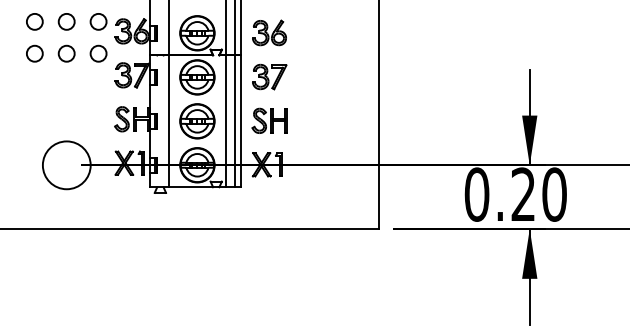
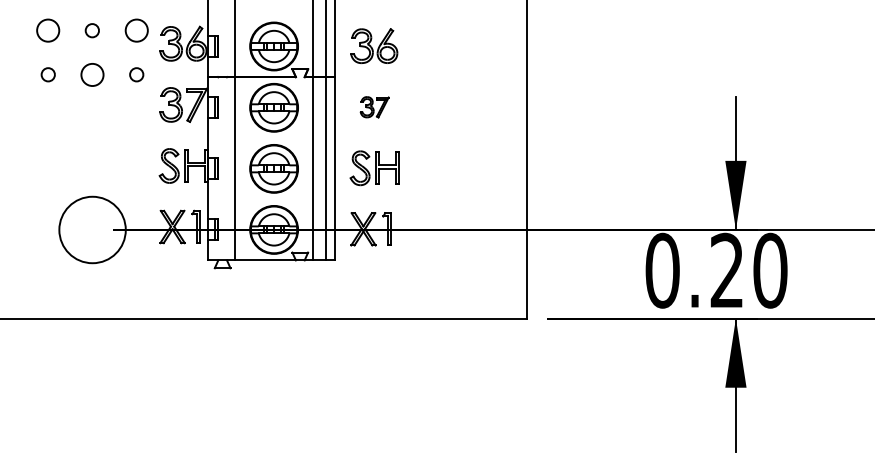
circle: (66, 21) -> (92, 30), size x0.6
circle: (34, 53) -> (47, 74), size x0.6
circle: (98, 53) -> (136, 74), size x0.6
part: (269, 76) -> (374, 106), size x0.6

